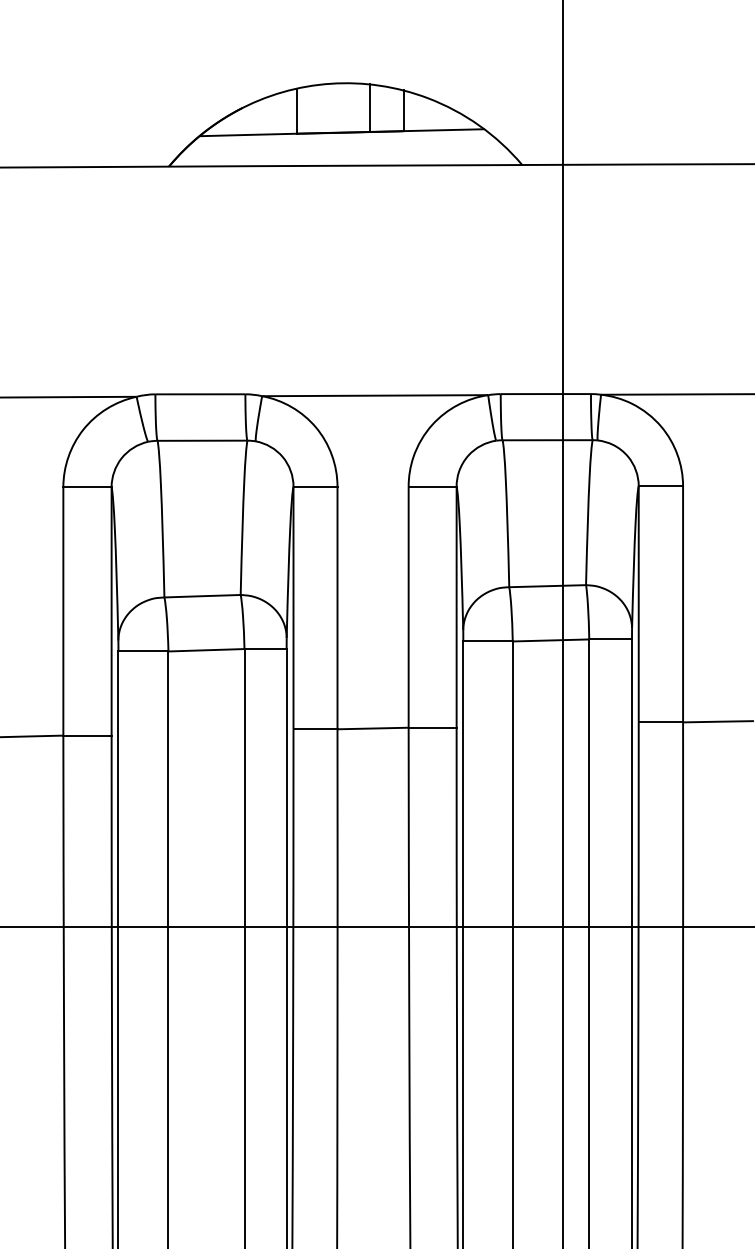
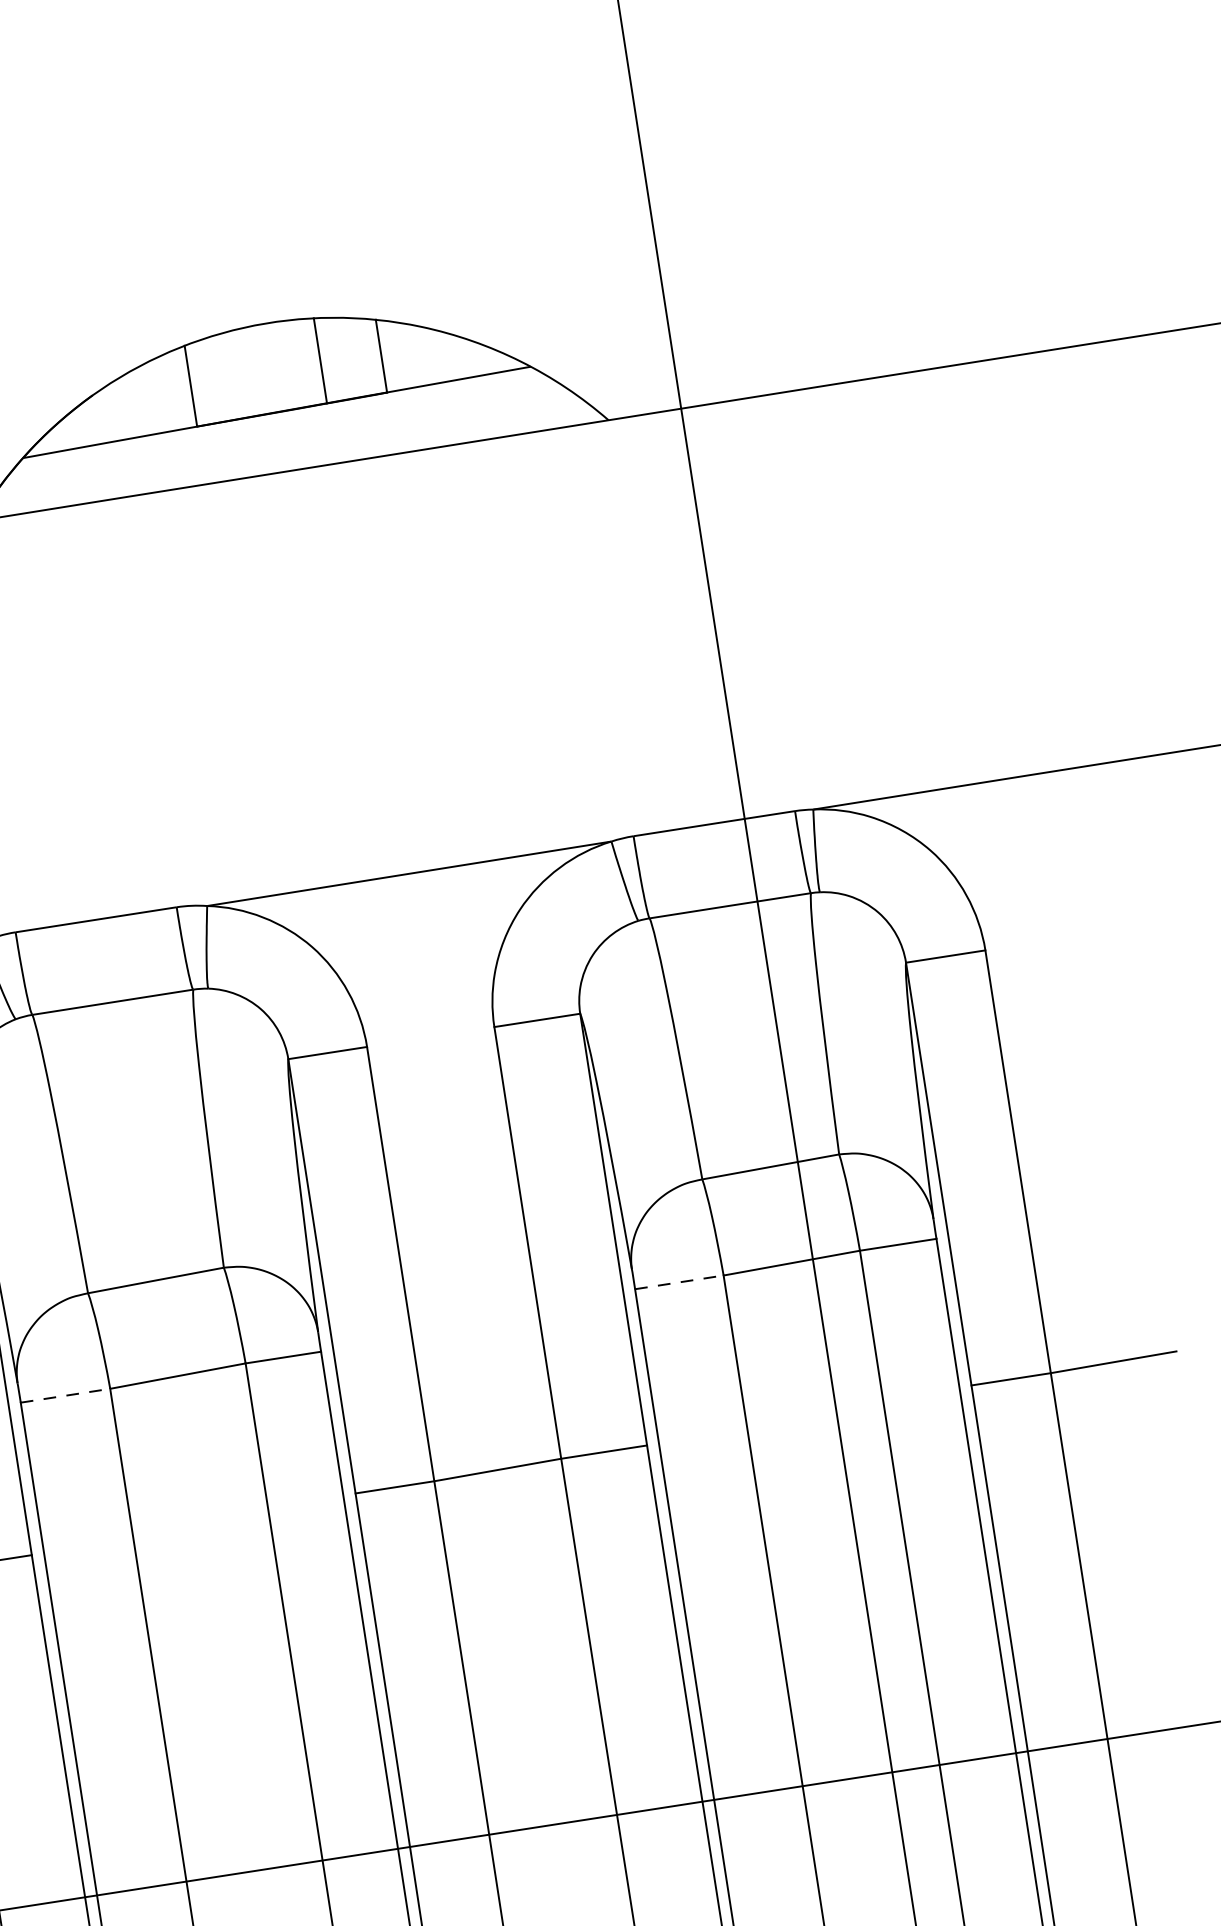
line: (488, 641) -> (680, 1282), solid -> dashed
line: (143, 651) -> (65, 1395), solid -> dashed

